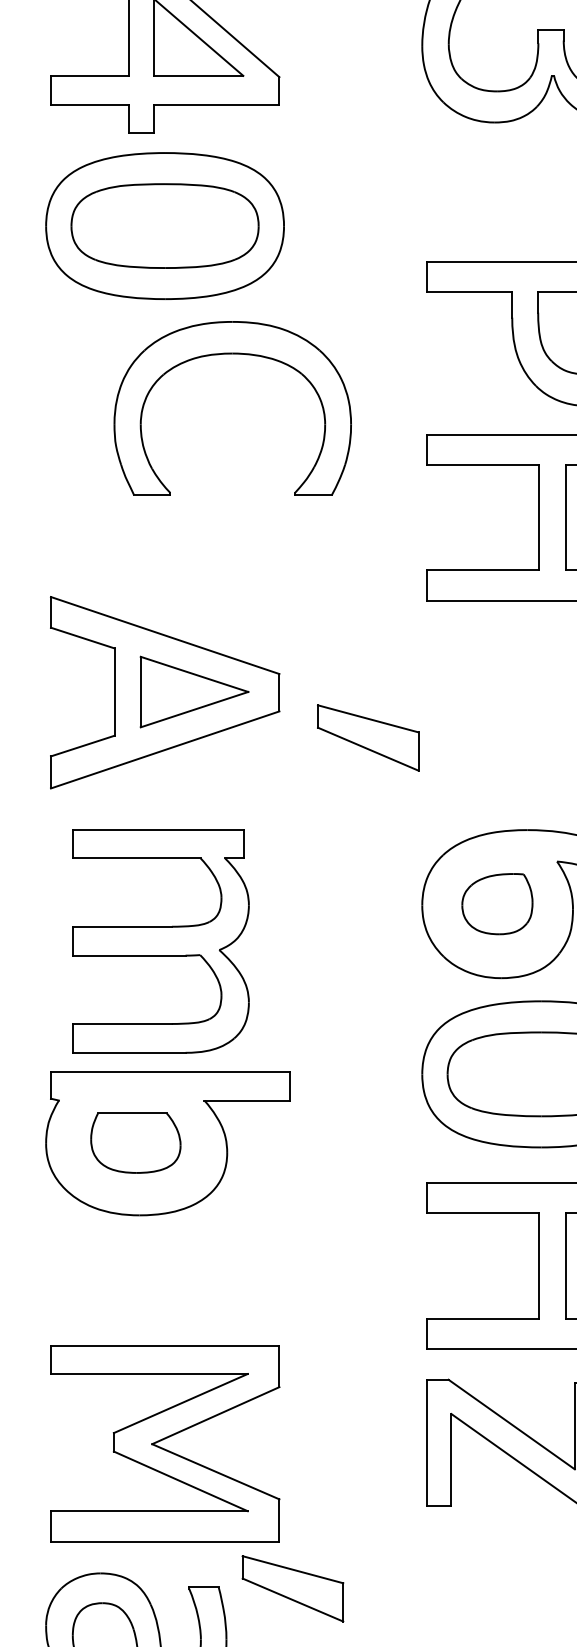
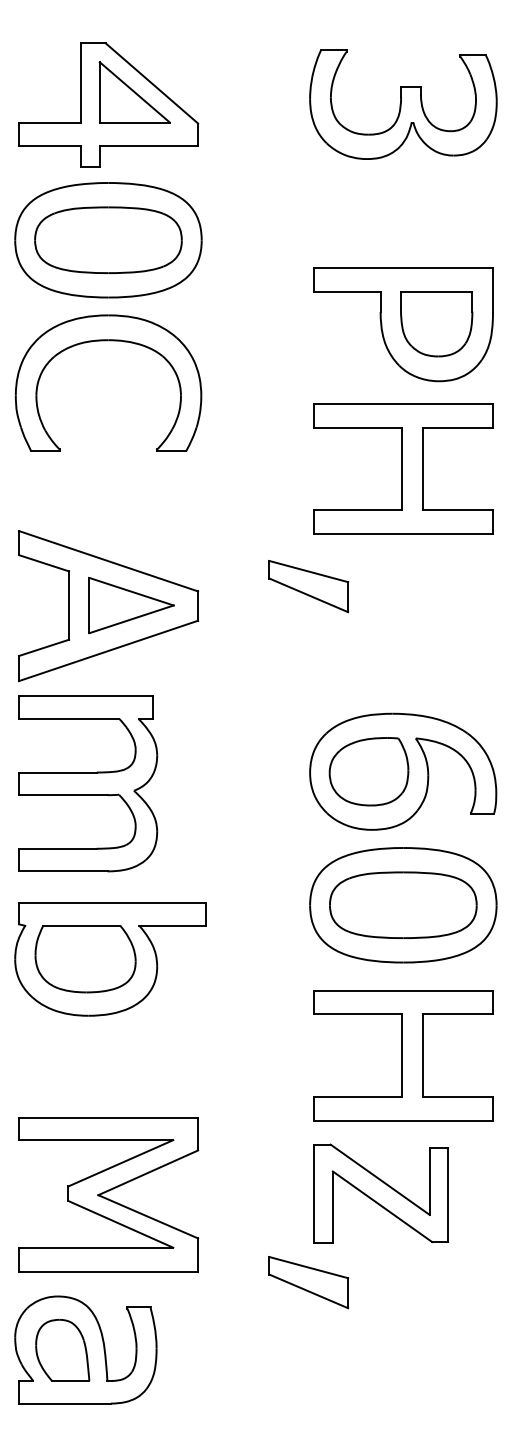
part: (232, 355) -> (108, 341), moved
part: (367, 737) -> (308, 586), moved
part: (496, 903) -> (368, 771), size x1.43
part: (161, 940) -> (88, 783), moved
part: (135, 1143) -> (85, 959), size x1.43
part: (292, 1588) -> (308, 1282), moved

